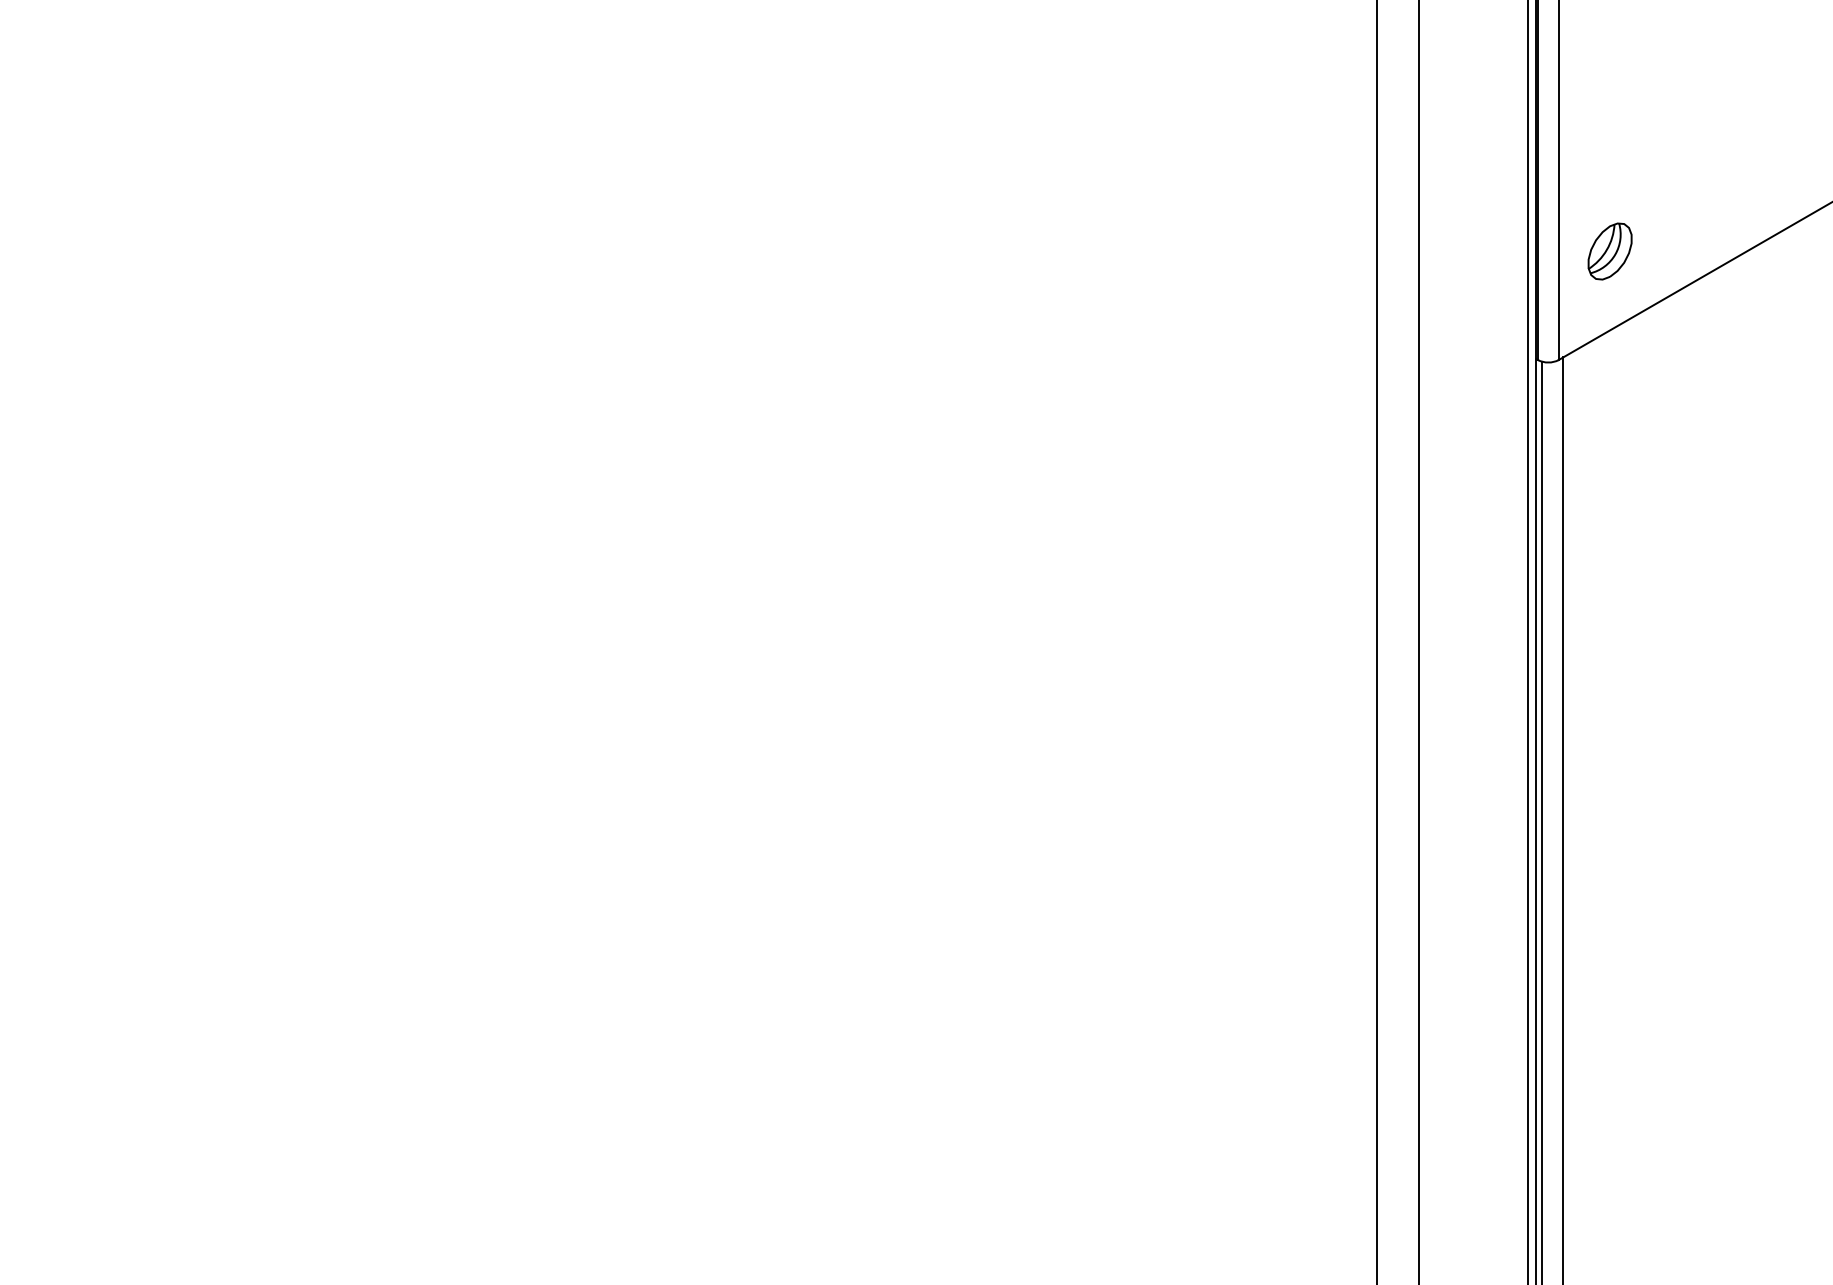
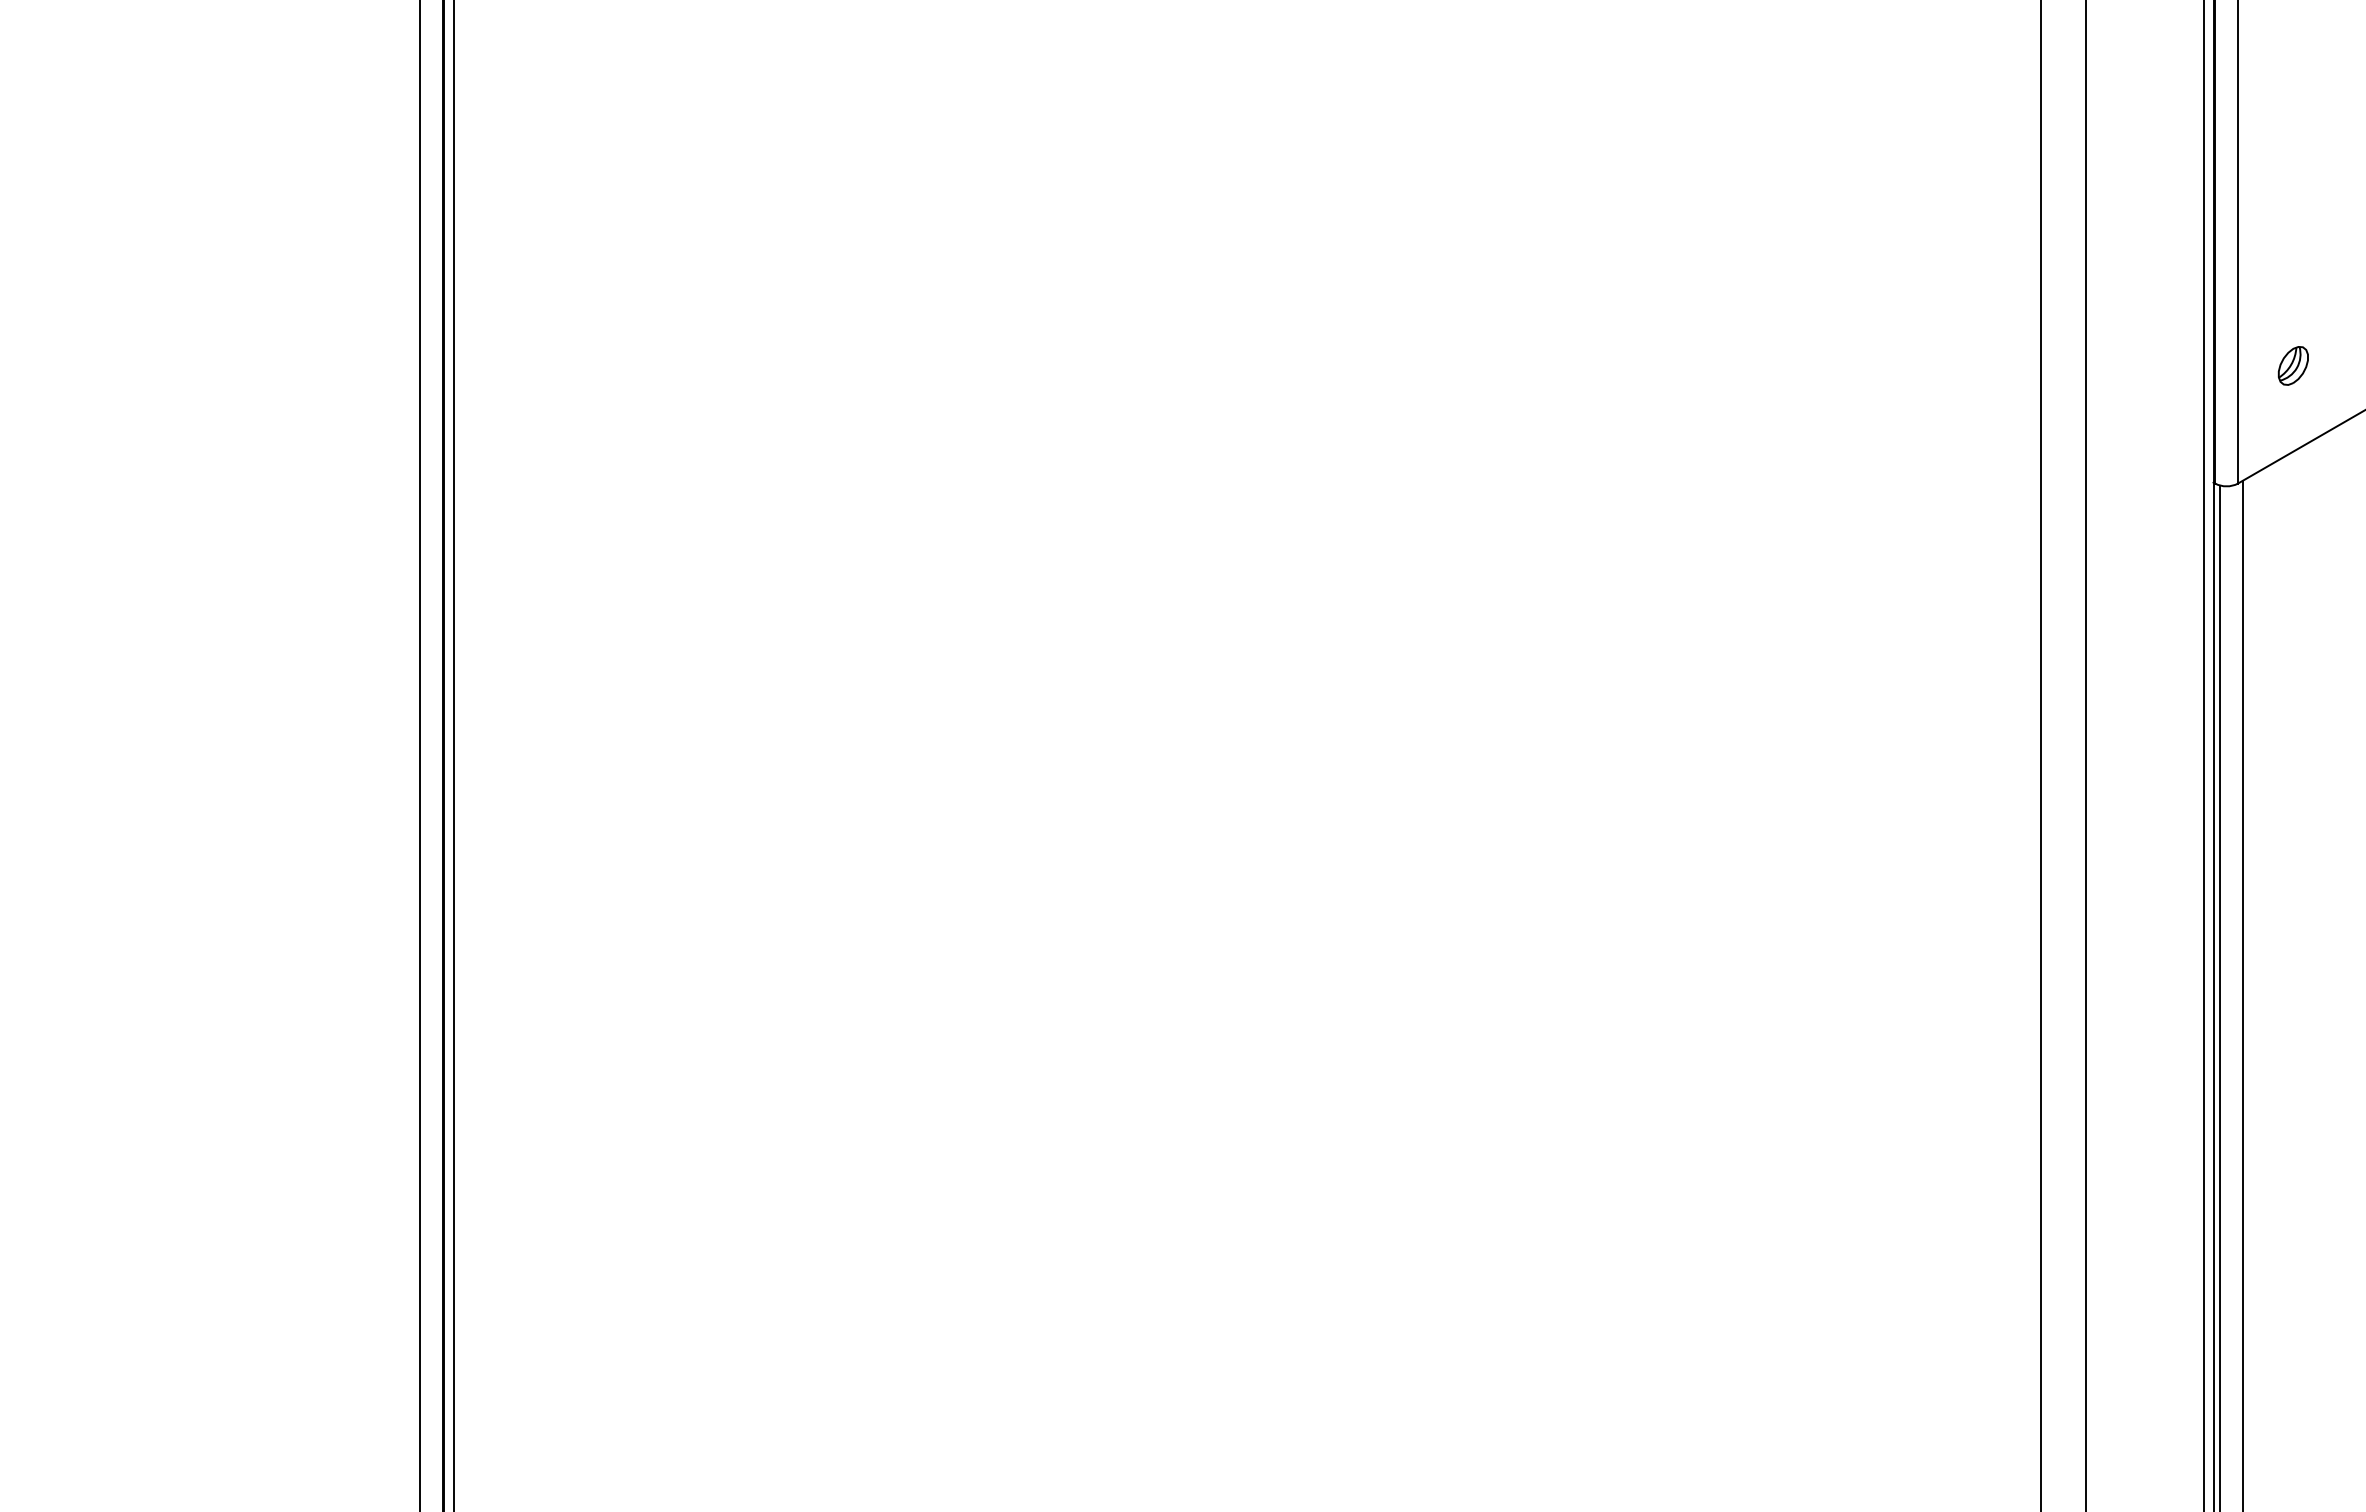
part: (1609, 251) -> (2292, 365), size x0.62

